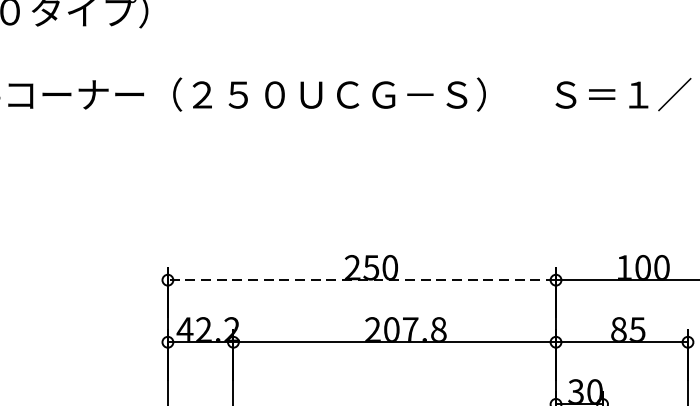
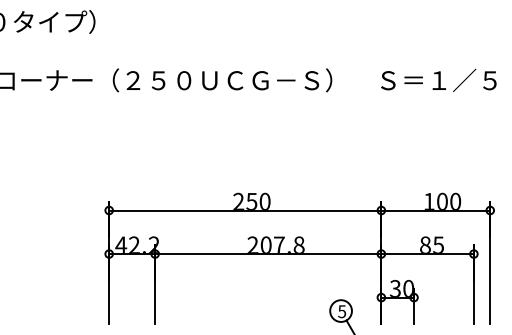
line: (360, 280) -> (244, 210), dashed -> solid

